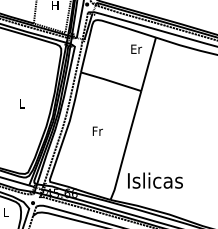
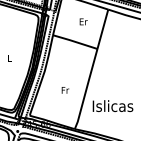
text: (136, 48) -> (83, 21), moved
text: (97, 130) -> (65, 89), moved
text: (155, 180) -> (113, 105), moved

